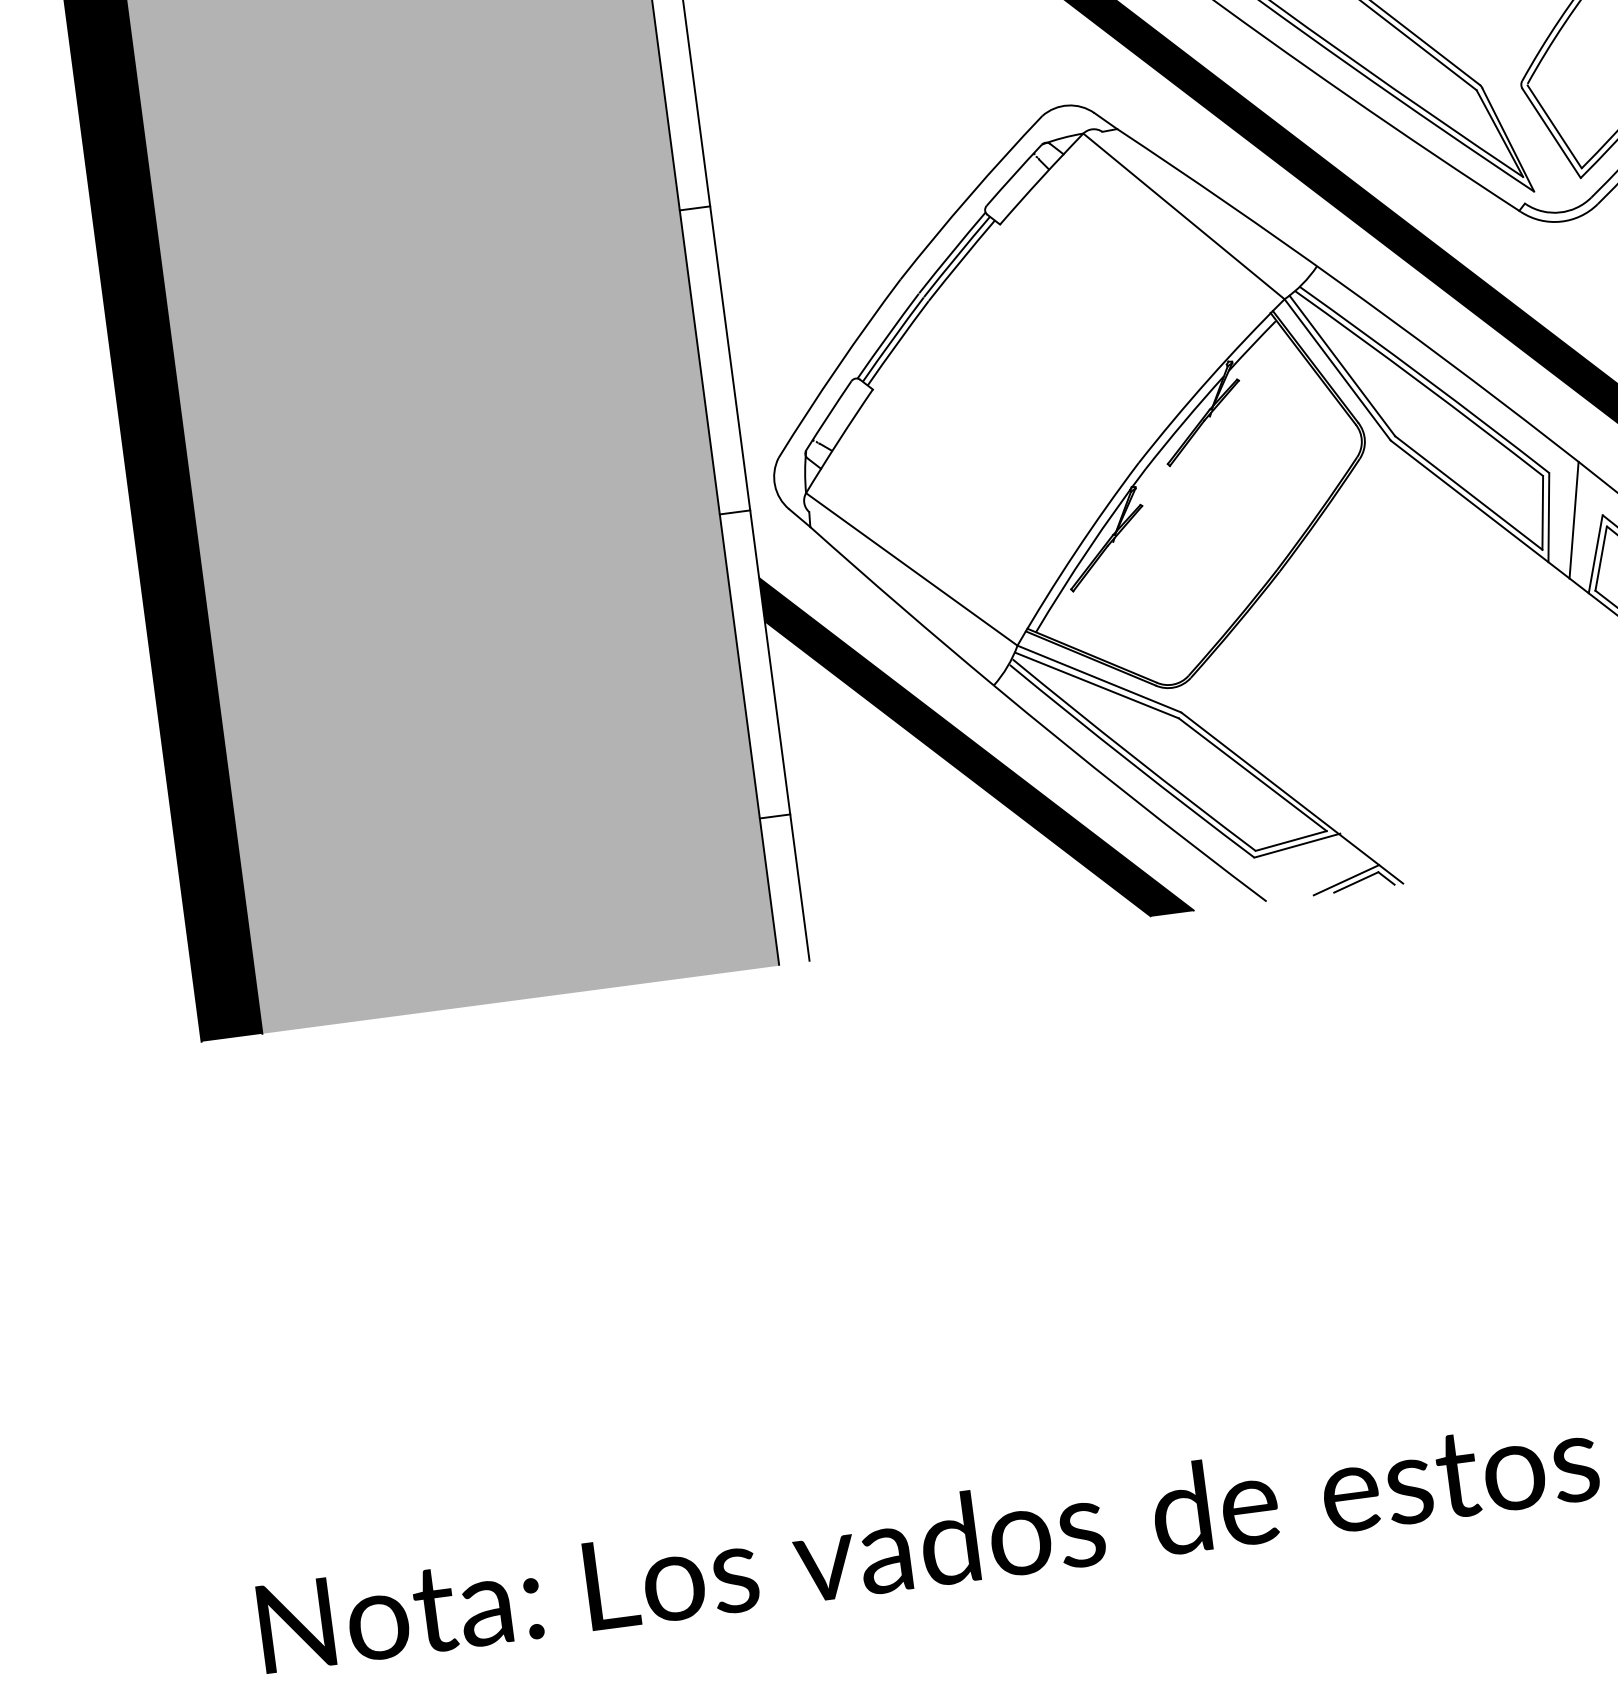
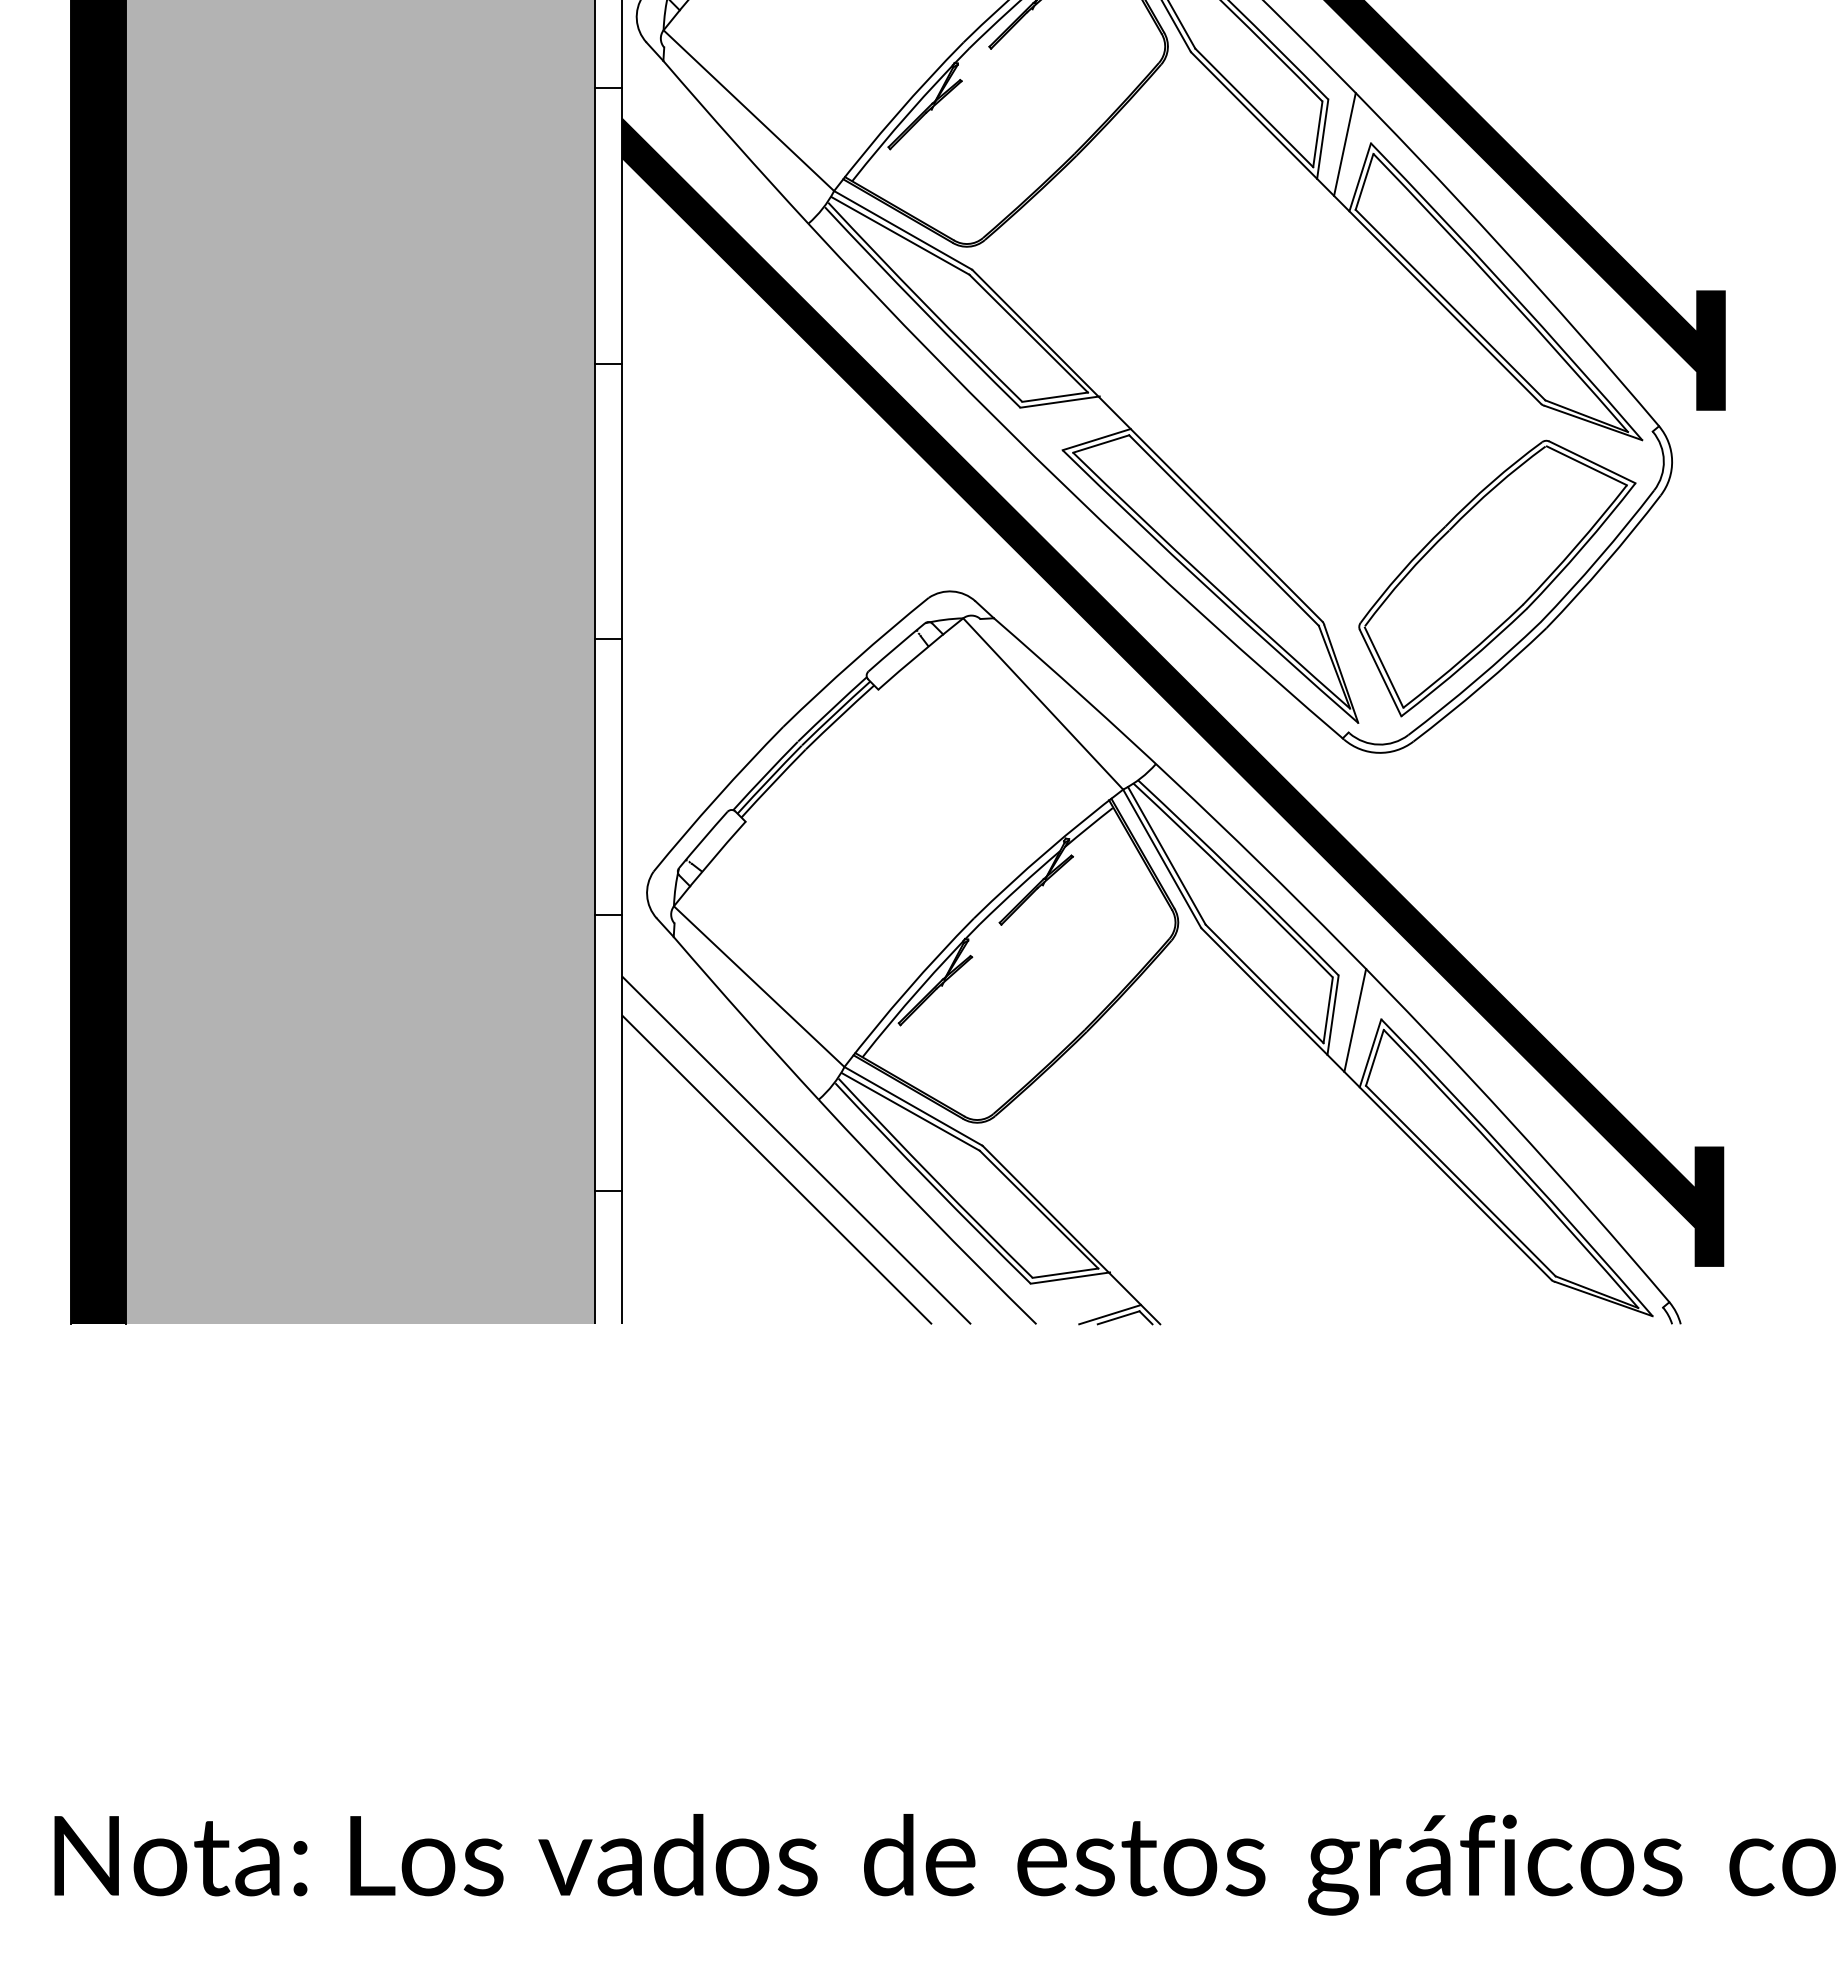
fill: (976, 744) -> (796, 1150), removed

